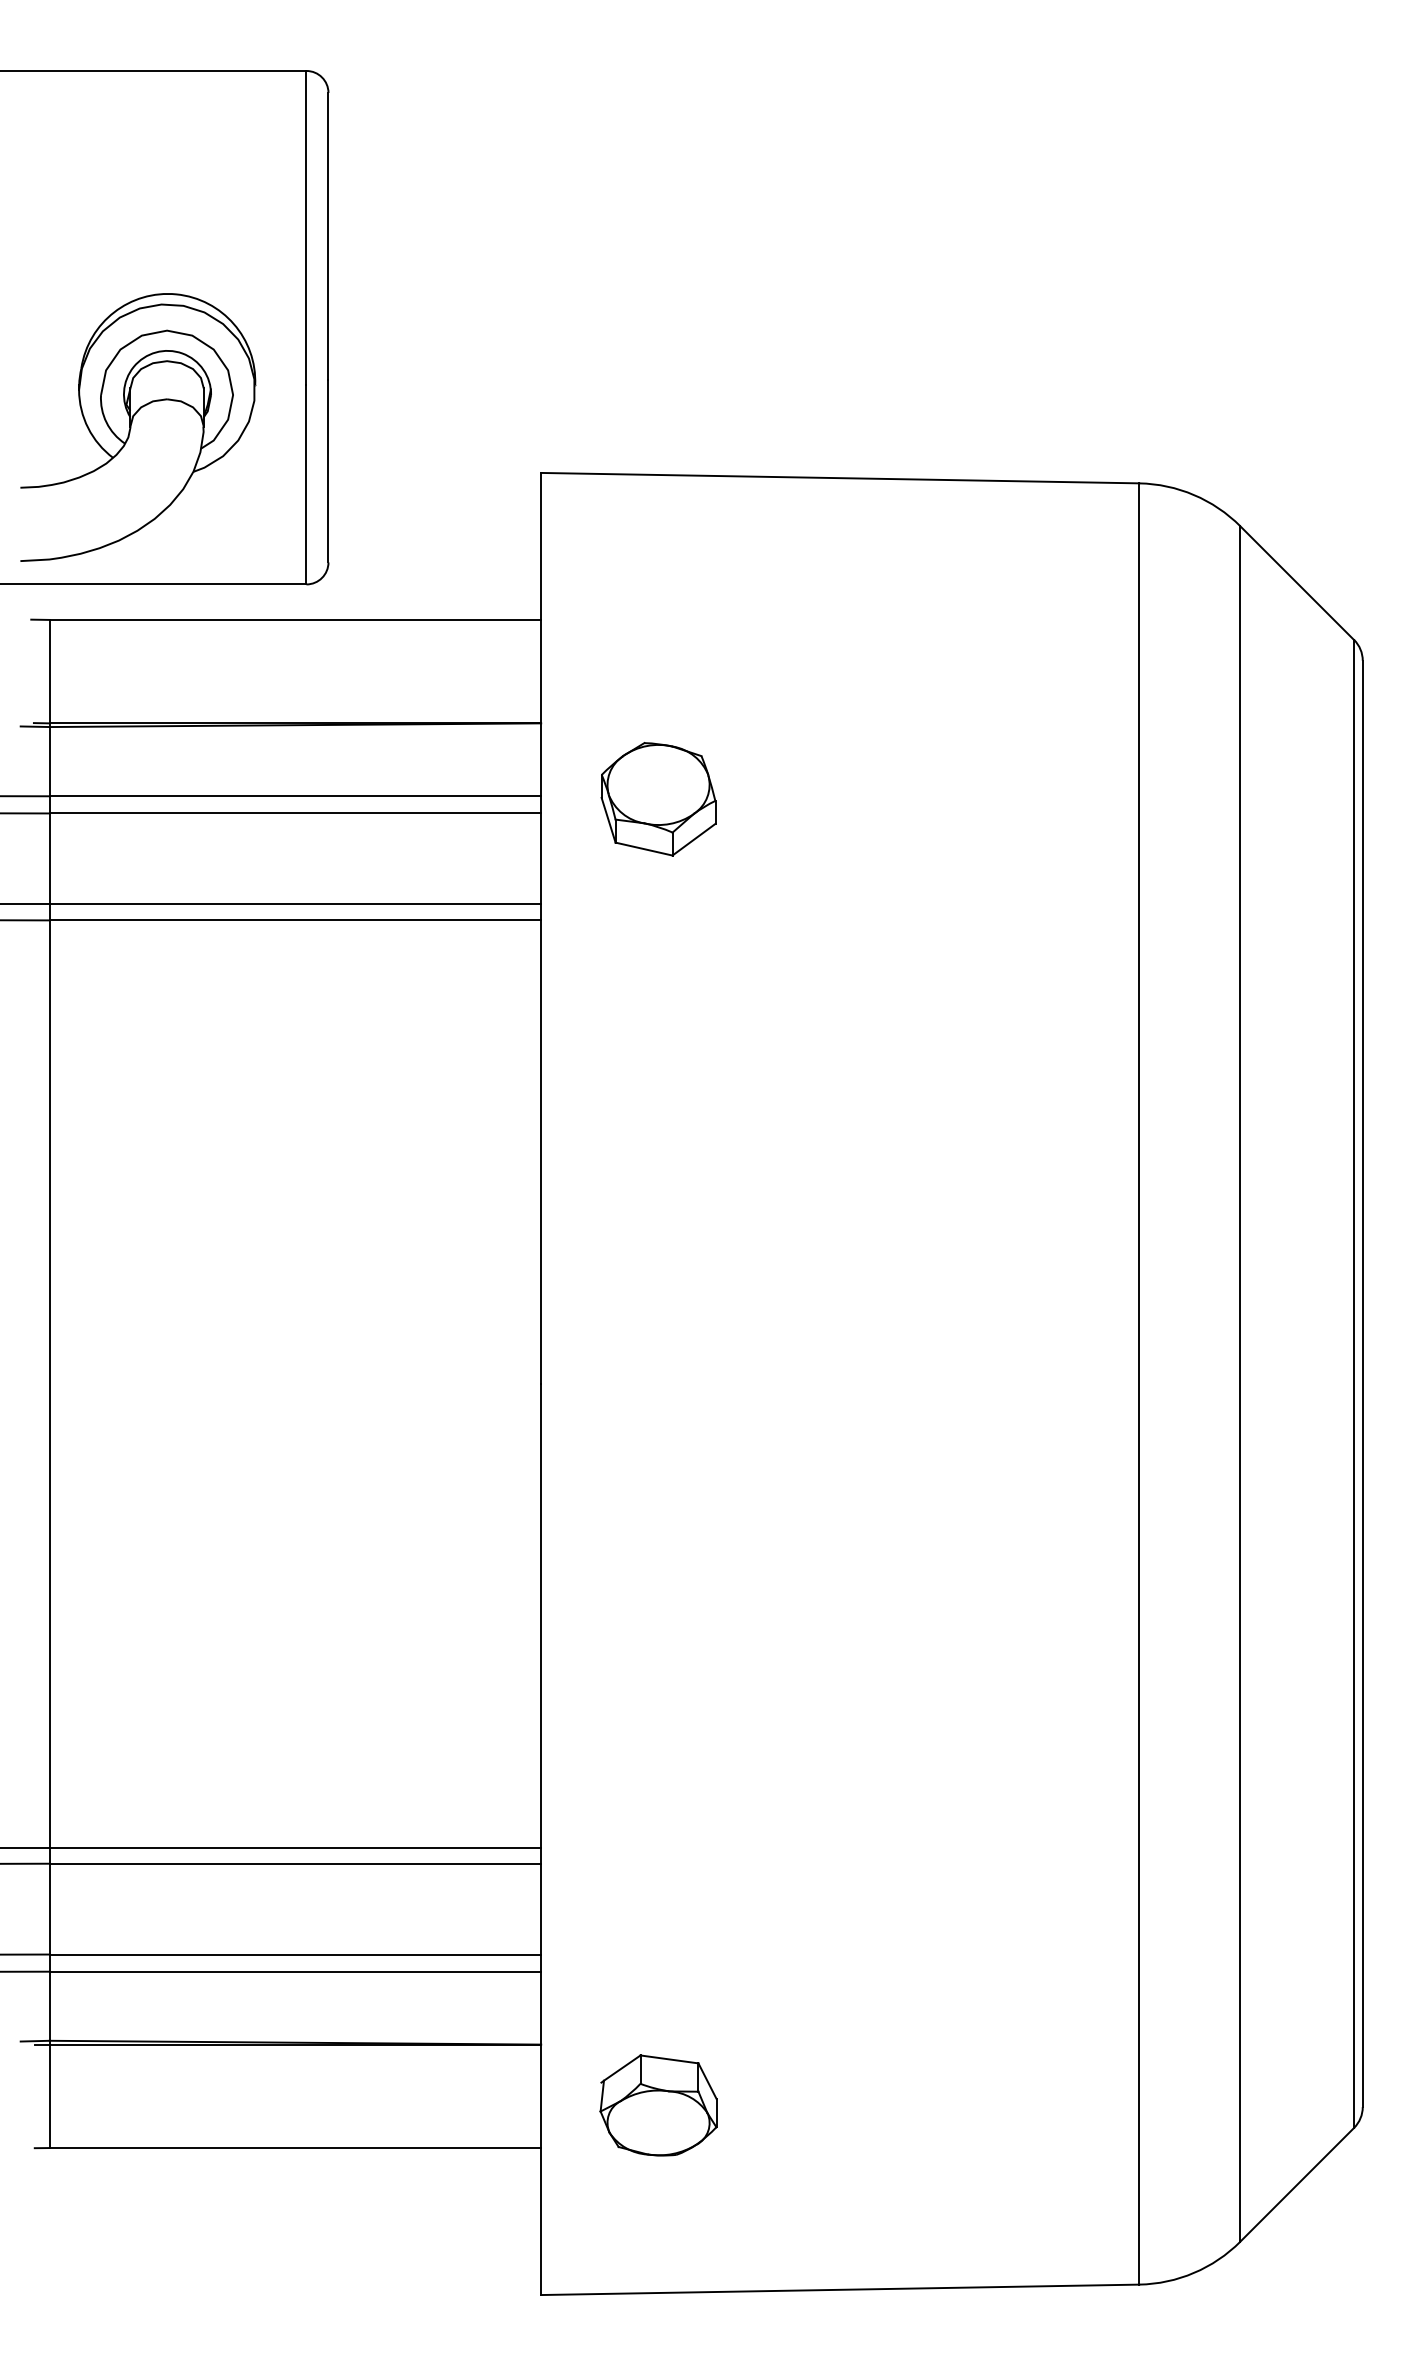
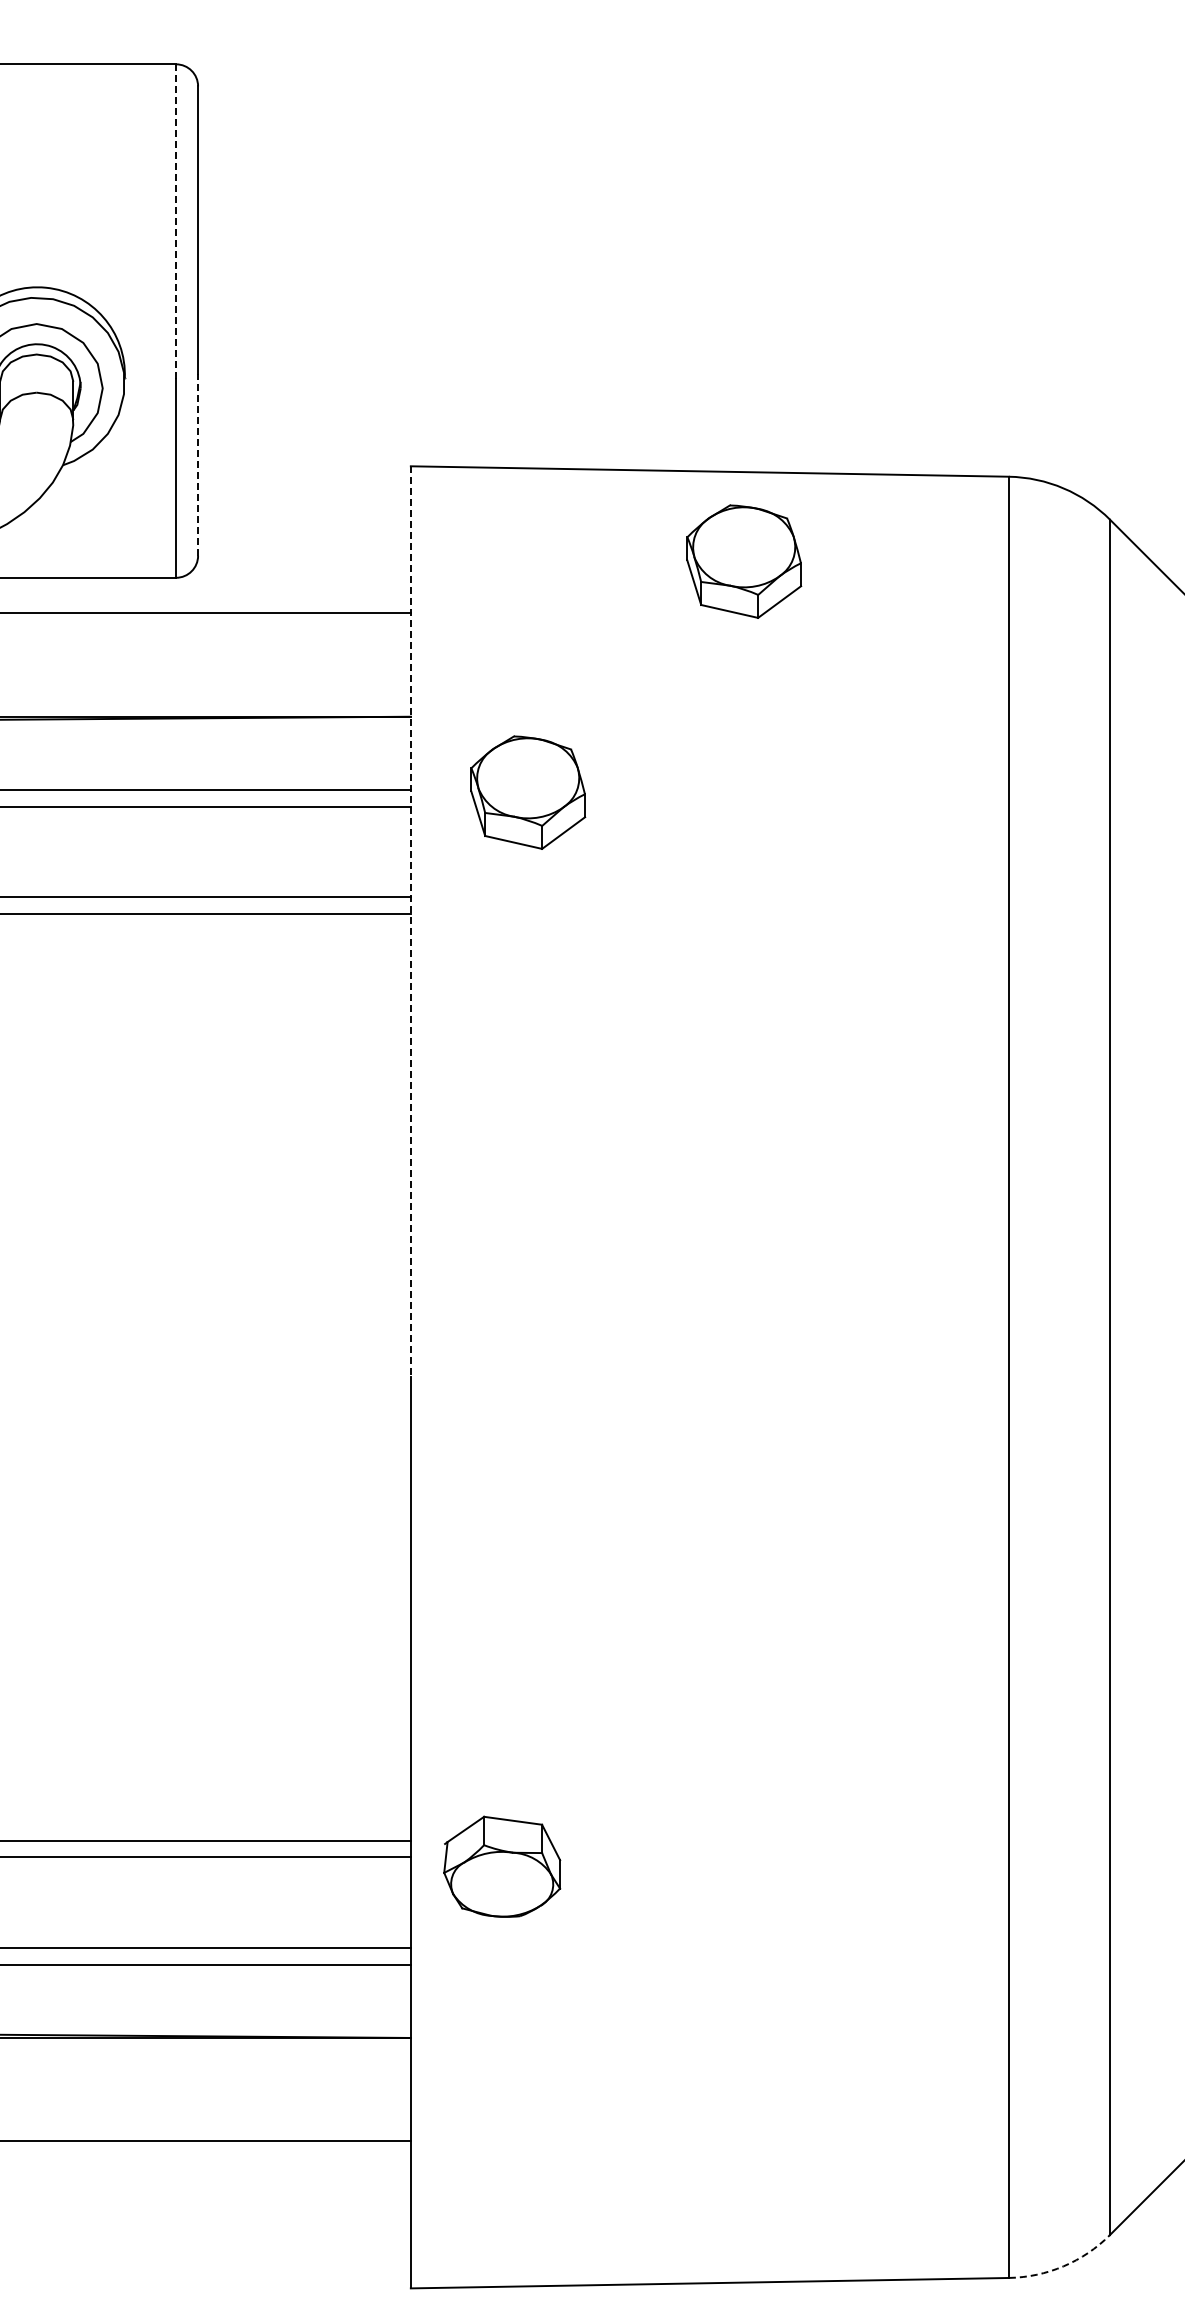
line: (306, 227) -> (176, 220), solid -> dashed
line: (328, 470) -> (198, 463), solid -> dashed
part: (874, 568) -> (744, 561), added
line: (541, 928) -> (411, 921), solid -> dashed
part: (658, 2105) -> (502, 1866), moved
arc: (1194, 2272) -> (1064, 2265), solid -> dashed

